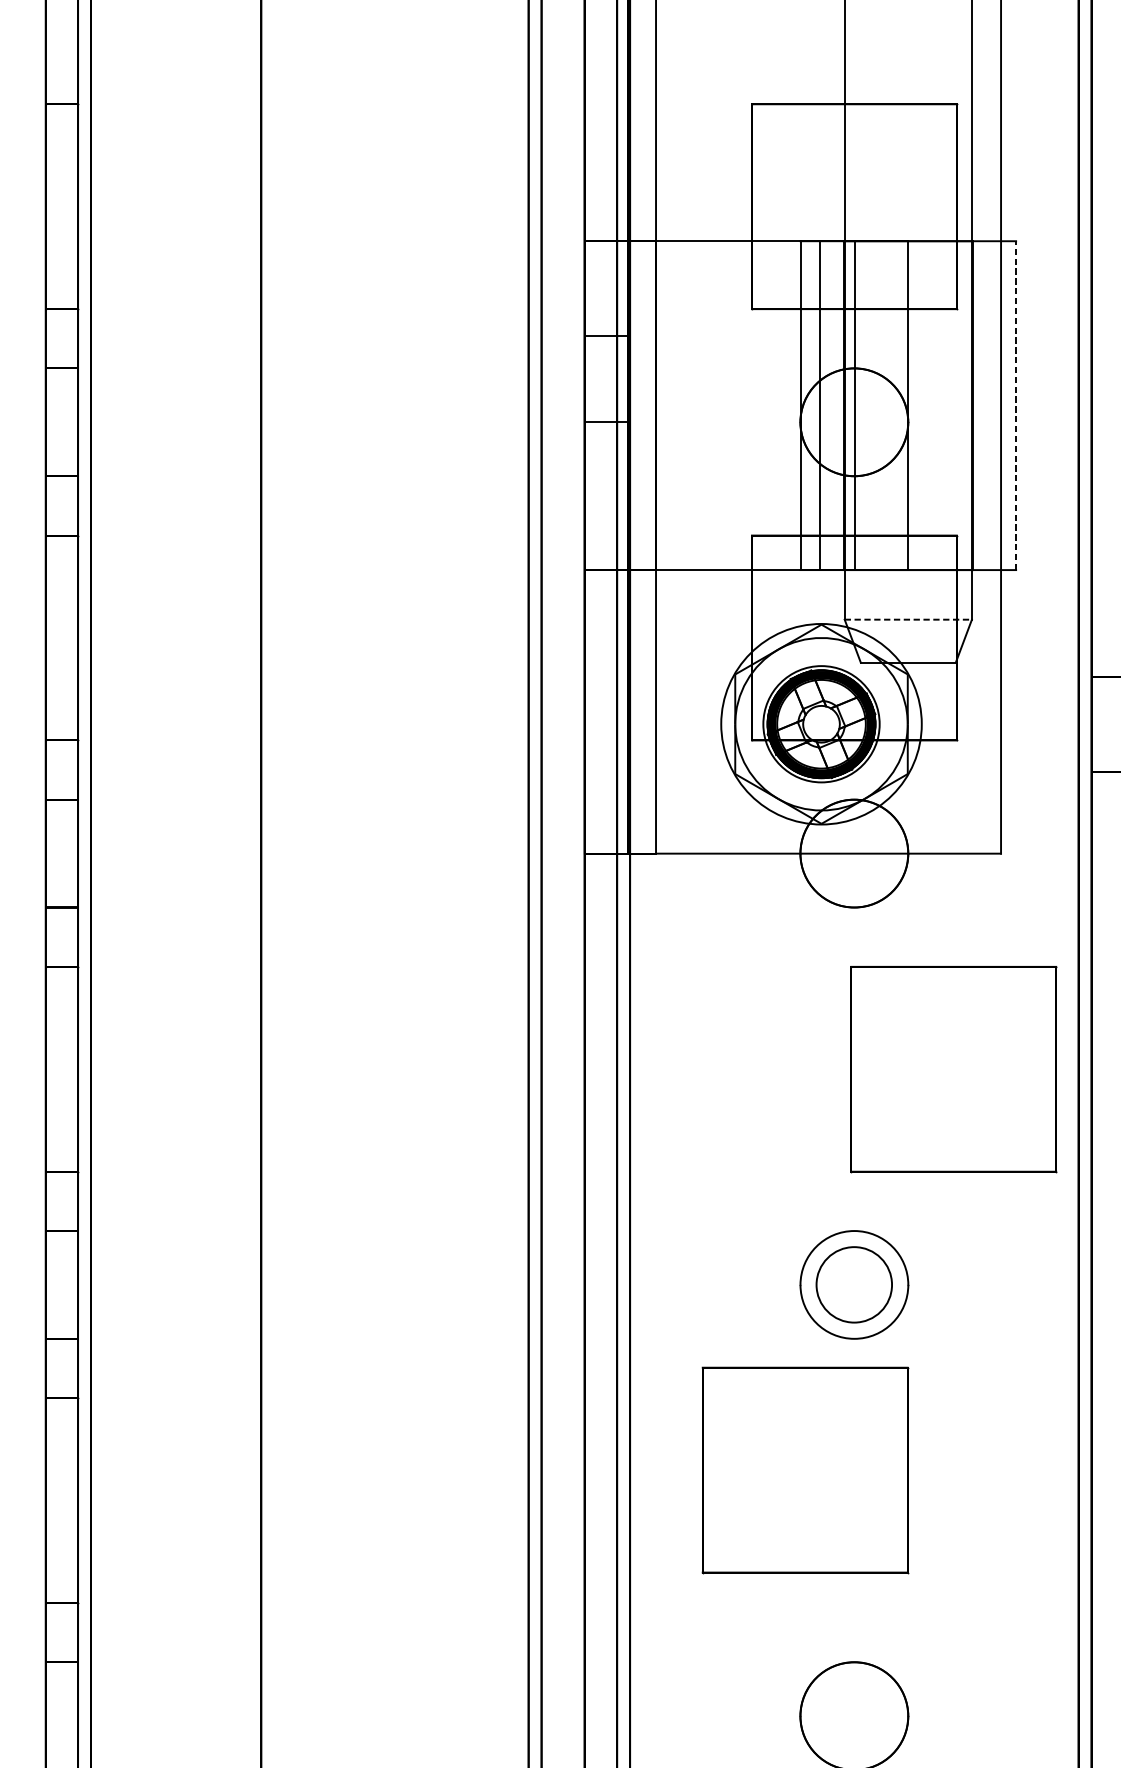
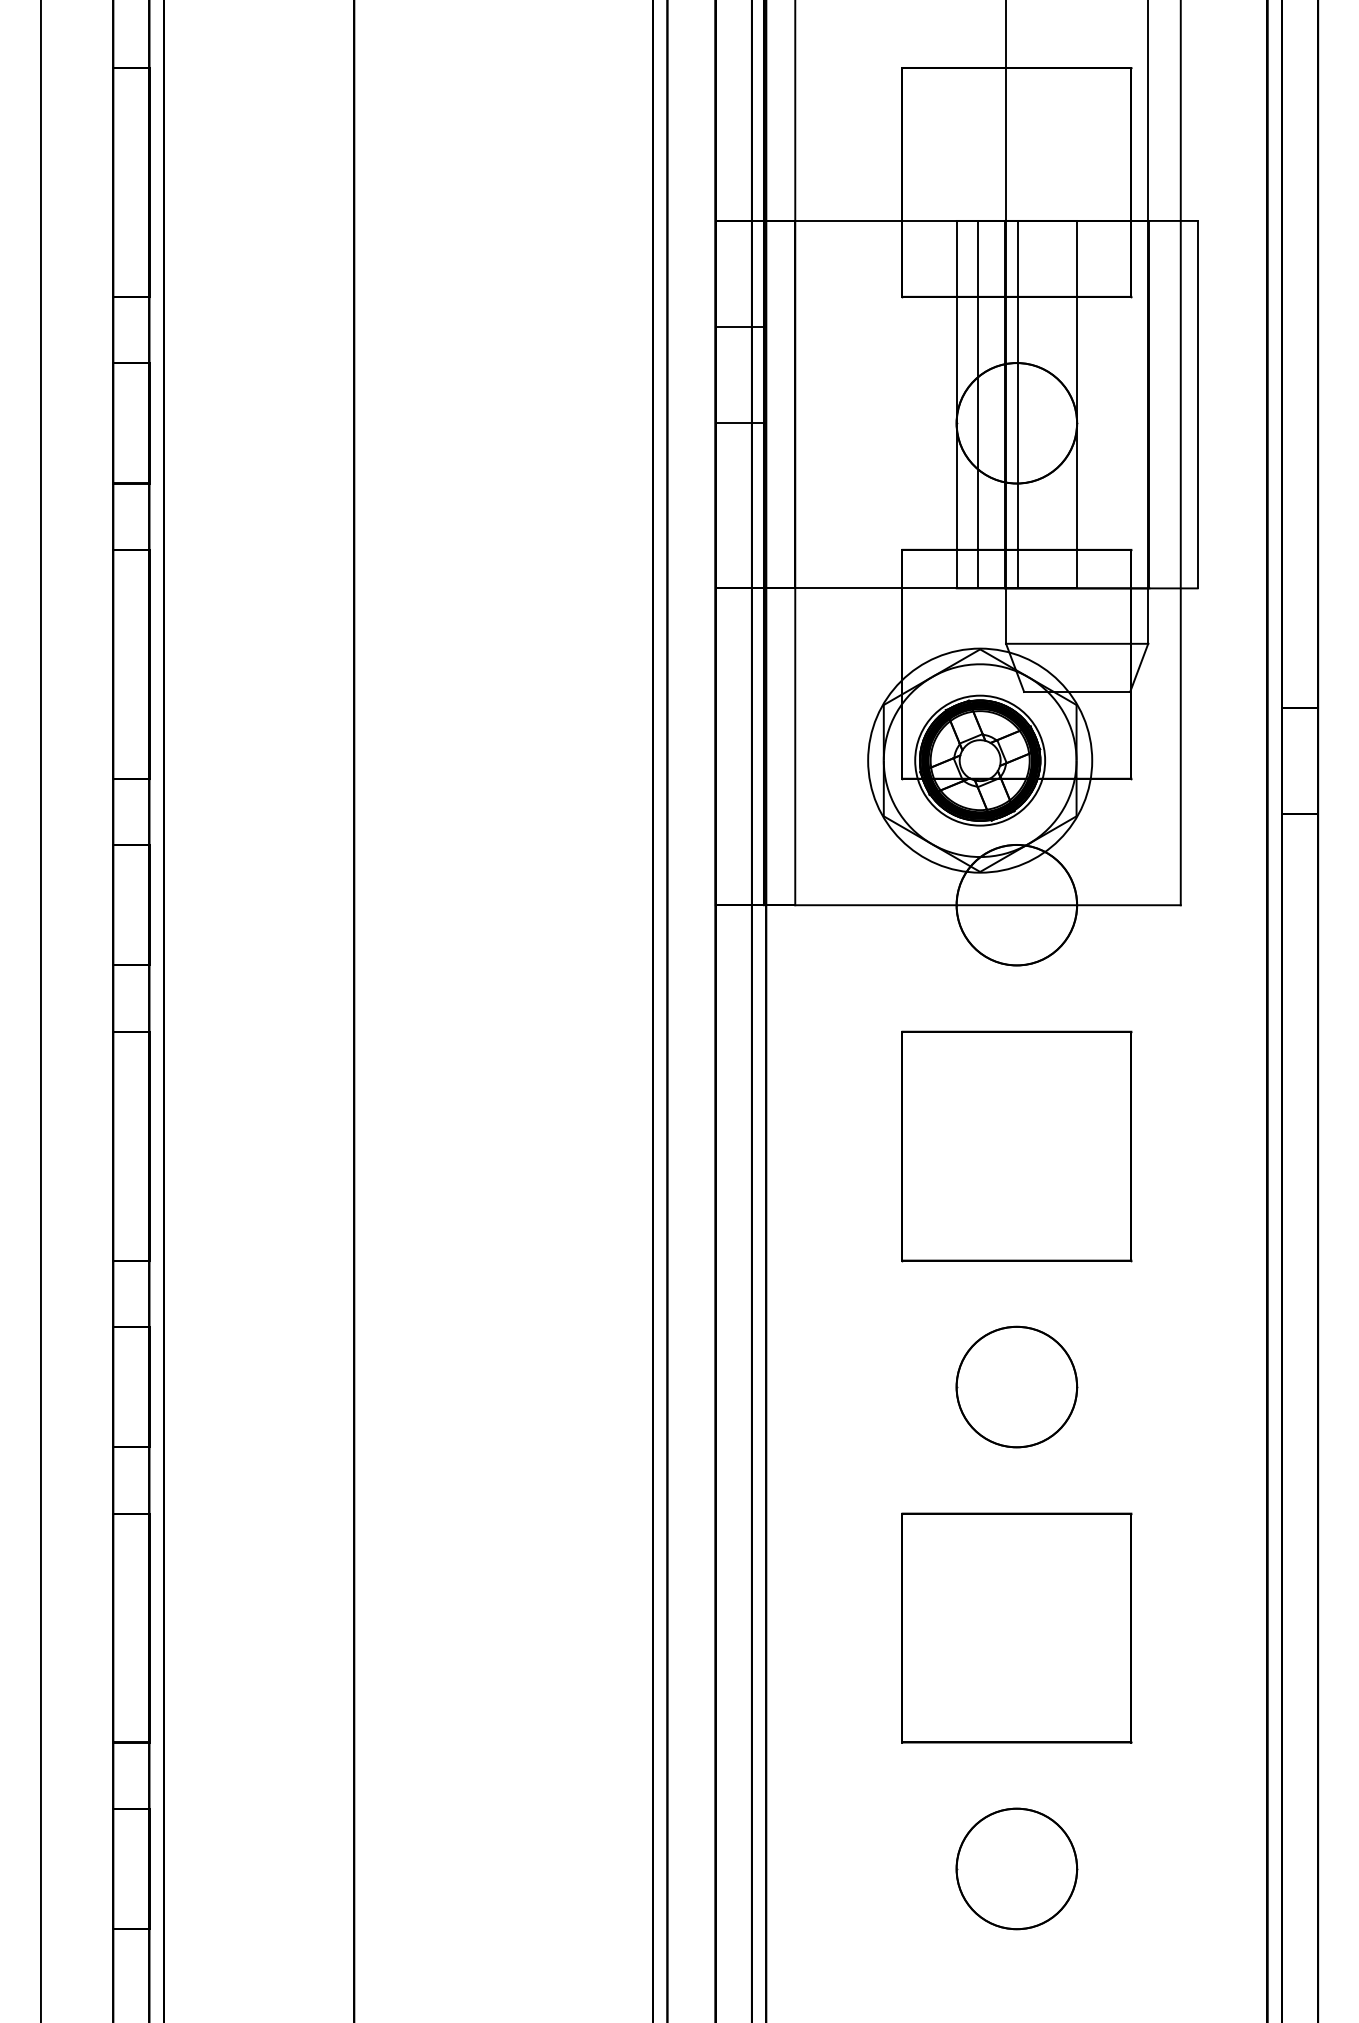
line: (1016, 405) -> (1197, 404), dashed -> solid
line: (908, 619) -> (1077, 643), dashed -> solid
part: (953, 1069) -> (1016, 1146), moved
circle: (854, 1284) -> (1016, 1386), size x1.43
part: (804, 1469) -> (1016, 1627), moved

